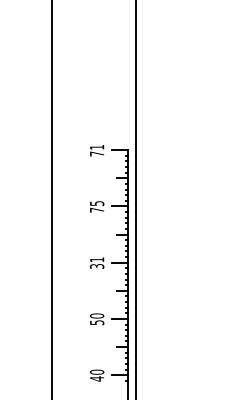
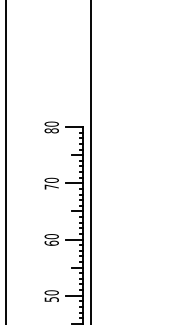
text: (97, 150) -> (52, 127), 71 -> 80
text: (97, 203) -> (52, 180), 75 -> 70
text: (97, 262) -> (52, 239), 31 -> 60

